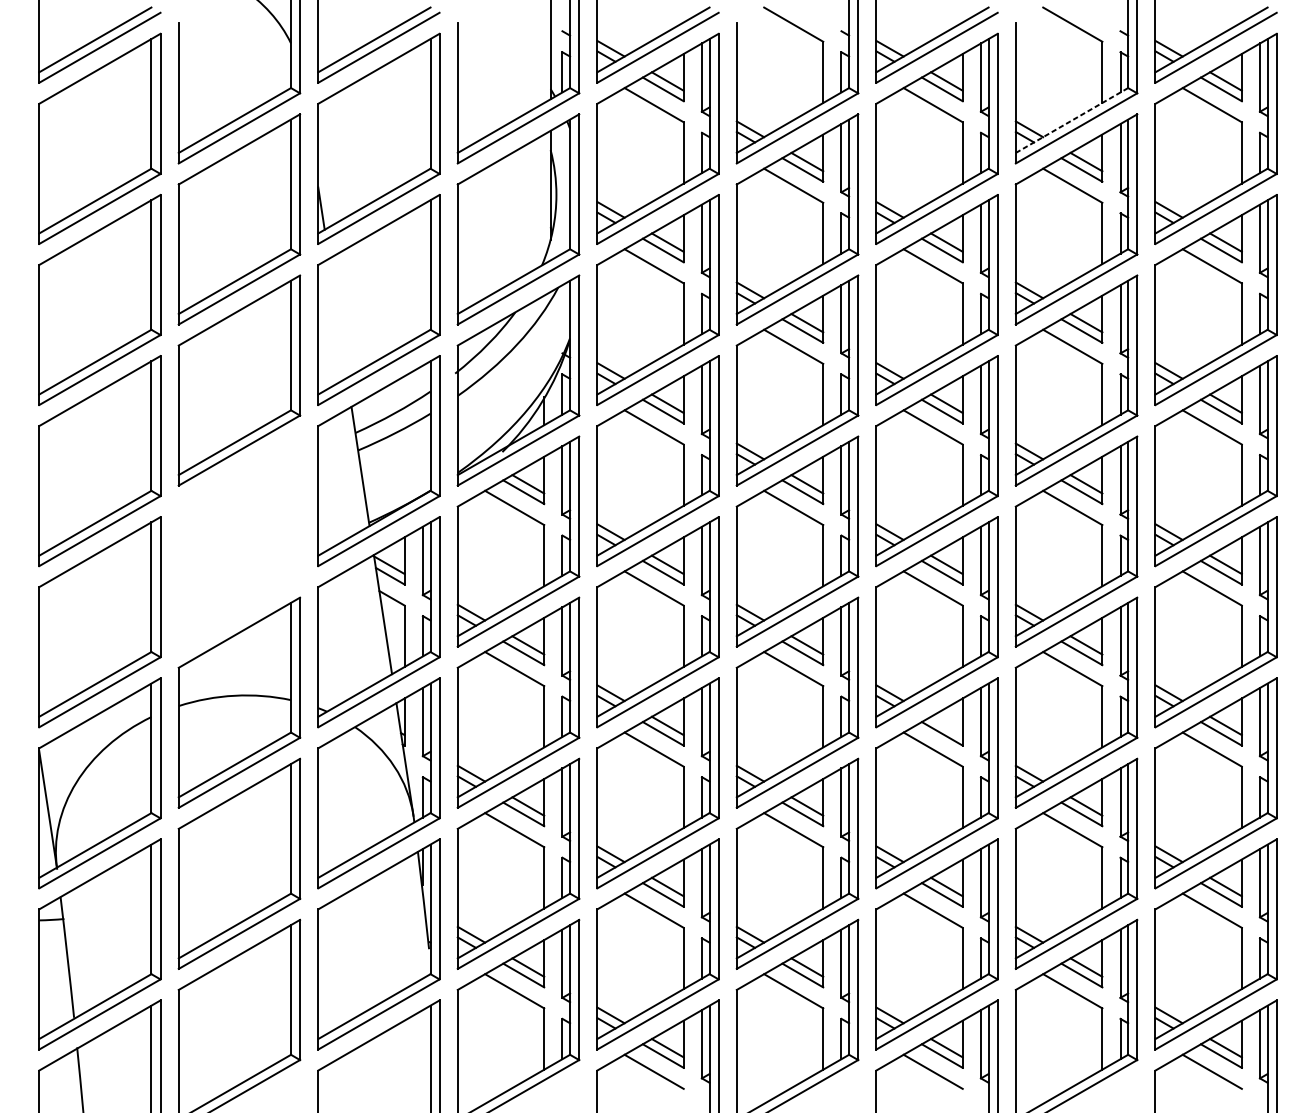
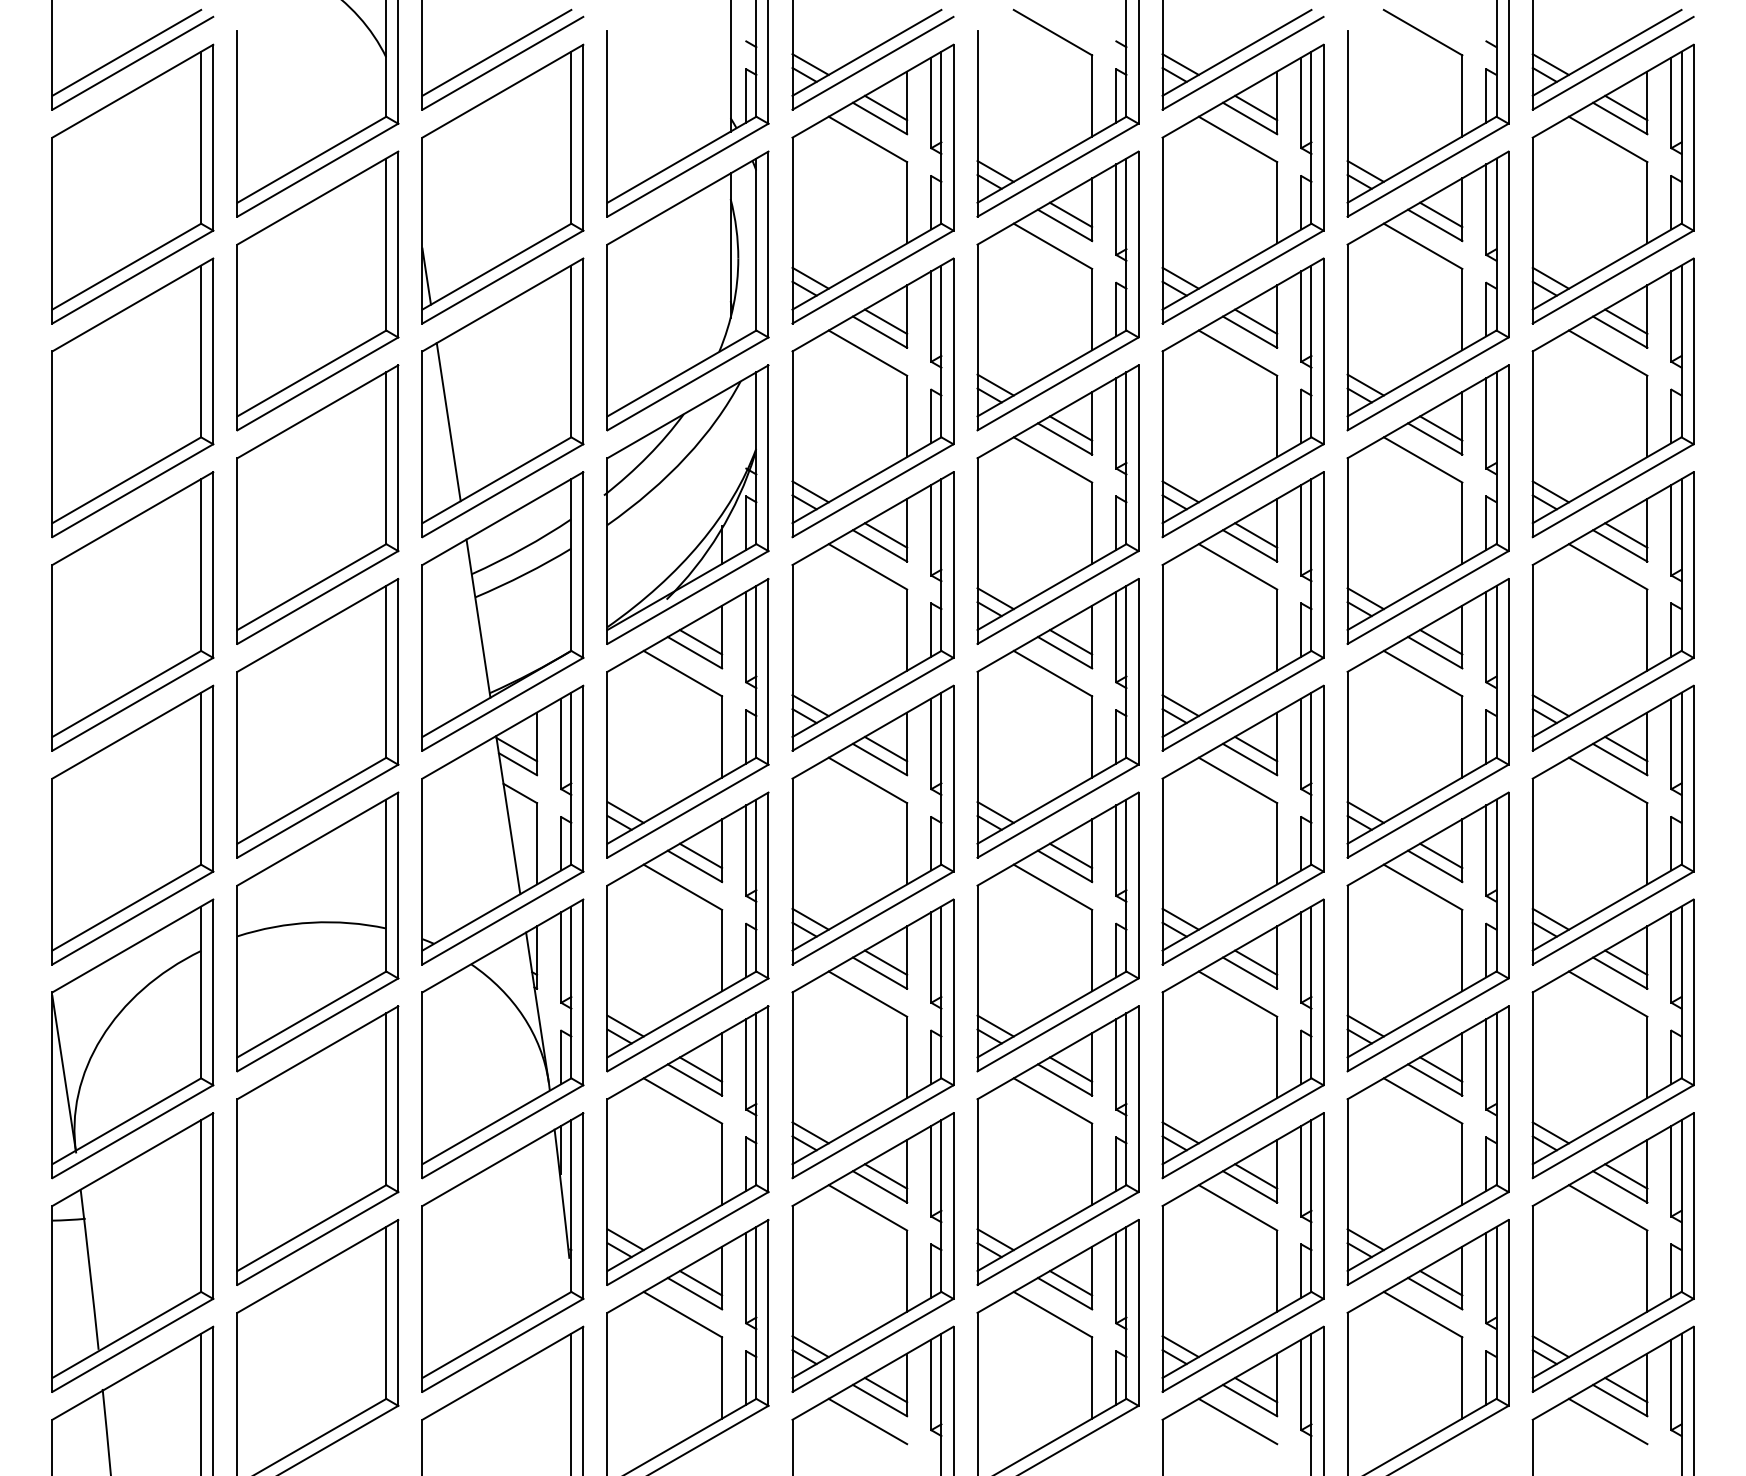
line: (1072, 120) -> (1422, 159), dashed -> solid
line: (337, 318) -> (448, 422), added
part: (239, 541) -> (317, 717), added
line: (947, 725) -> (1256, 962), added

